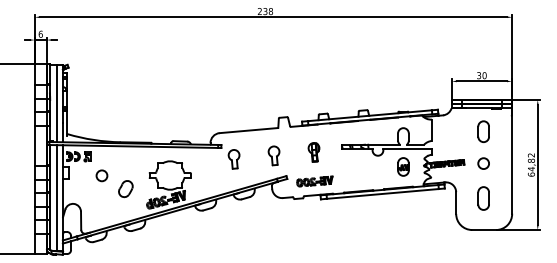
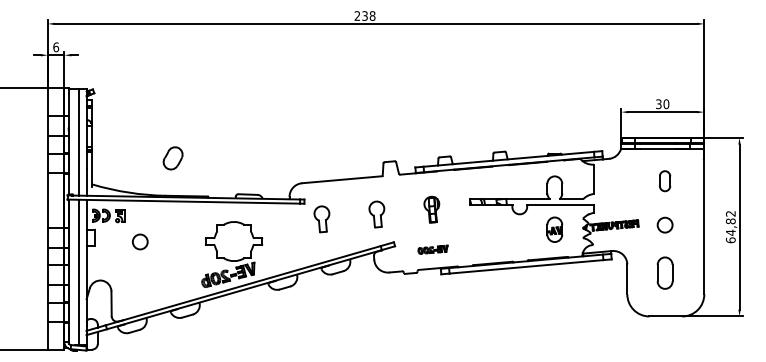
part: (483, 131) -> (664, 181), size x0.7
part: (314, 181) -> (432, 249), size x0.6
part: (125, 189) -> (172, 158), moved

